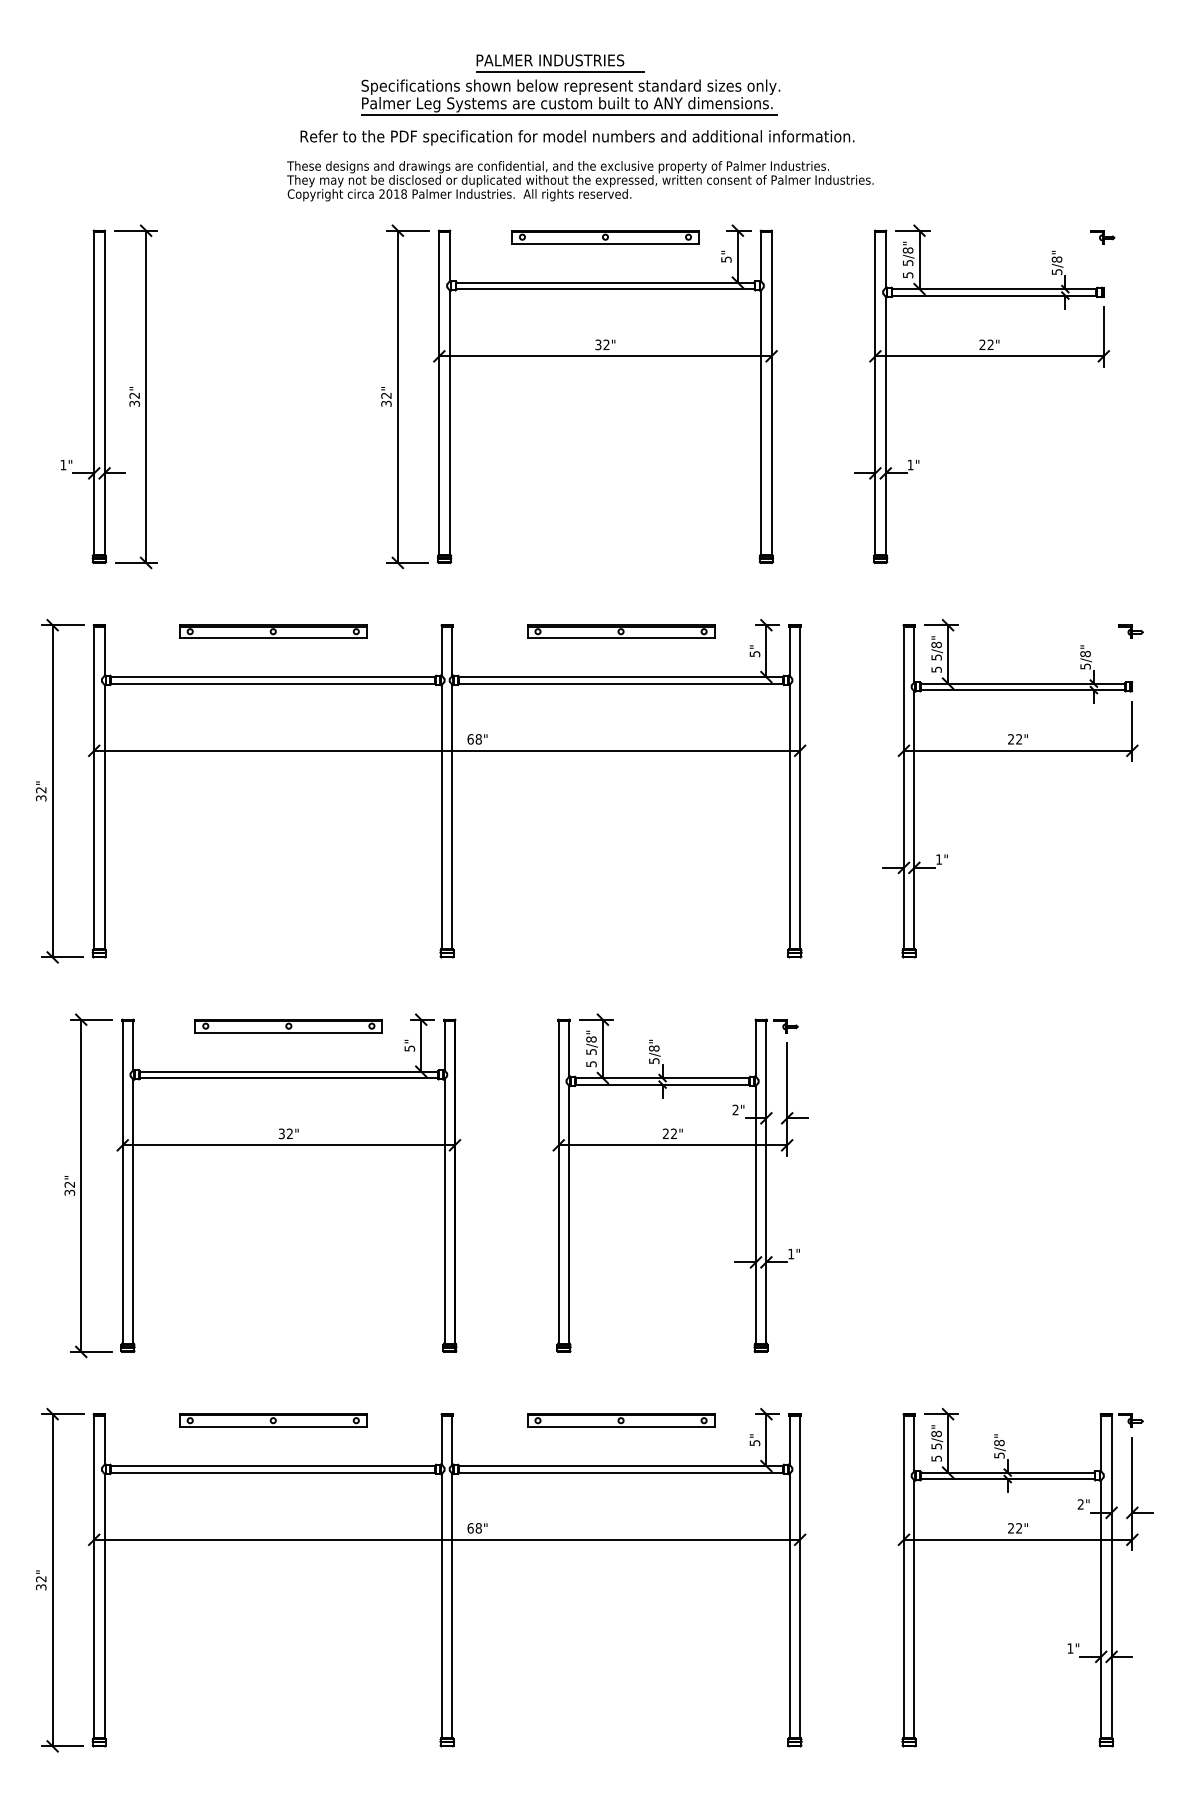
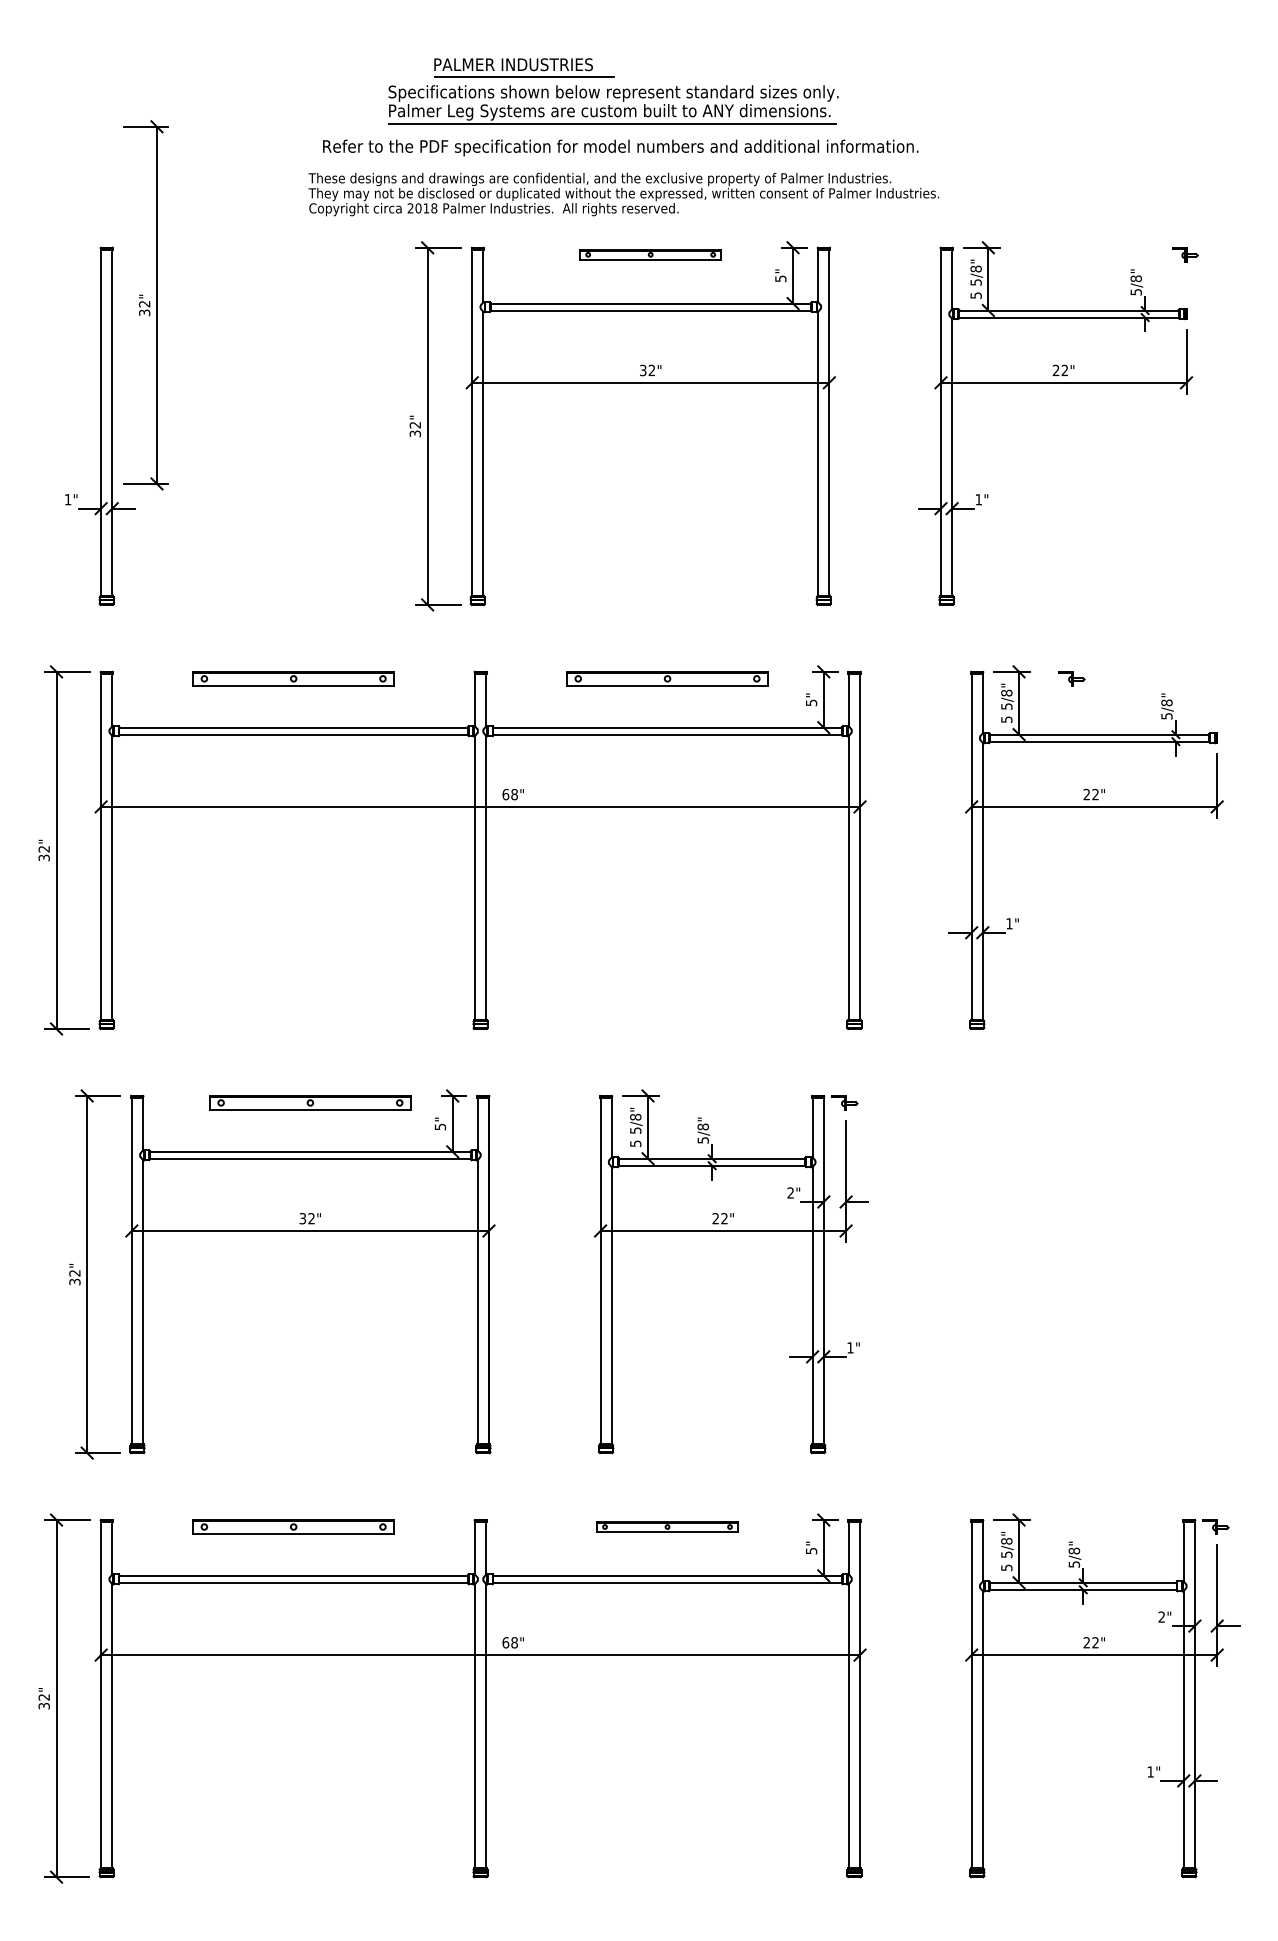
part: (560, 63) -> (524, 67), moved
part: (605, 236) -> (650, 254), size x0.7
part: (135, 396) -> (145, 305), moved
part: (1130, 631) -> (1071, 678), moved
part: (621, 1420) -> (667, 1526), size x0.7

